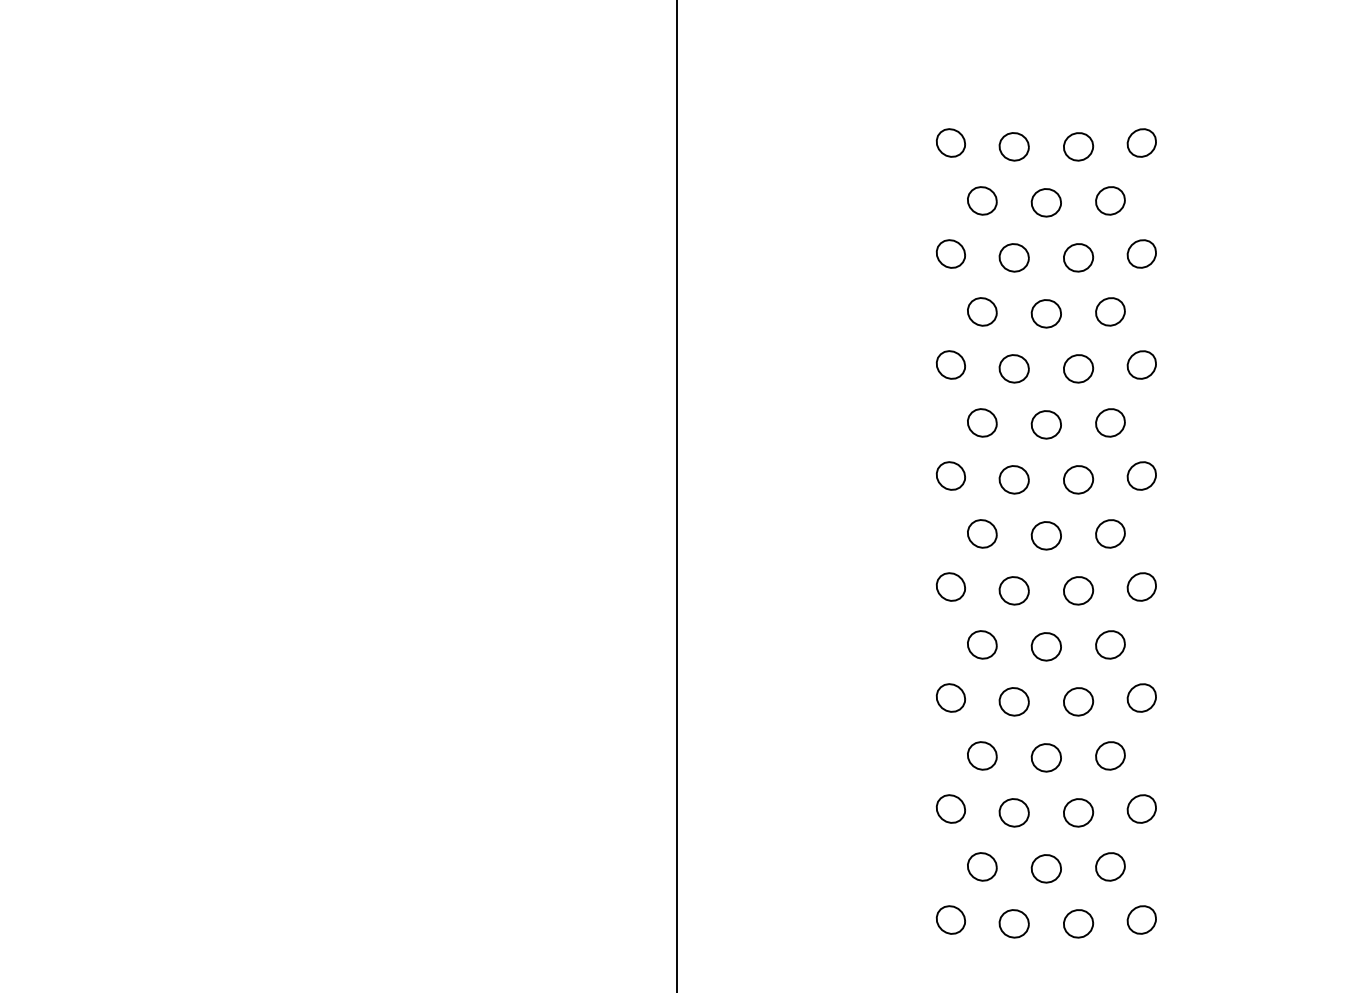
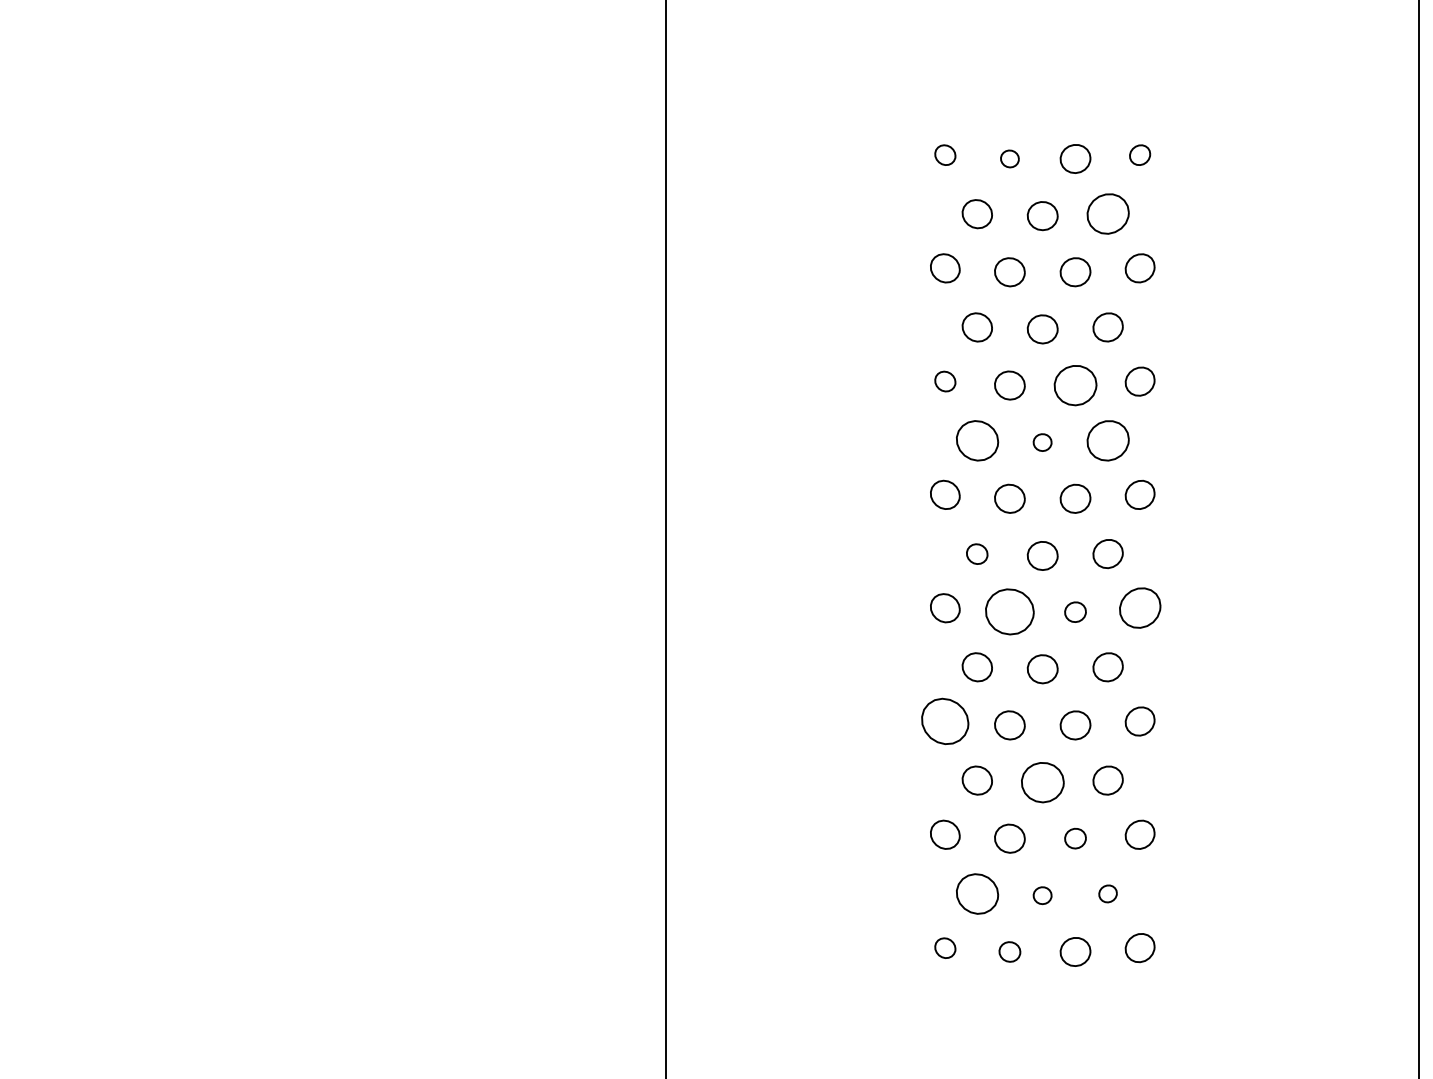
part: (951, 143) -> (945, 155), size x0.7
part: (1141, 143) -> (1139, 155), size x0.7
part: (1013, 146) -> (1009, 158), size x0.6
part: (1109, 201) -> (1107, 214), size x1.4
part: (951, 364) -> (945, 381), size x0.7
part: (1078, 368) -> (1075, 385), size x1.4
part: (981, 422) -> (976, 440), size x1.4
part: (1109, 422) -> (1107, 440), size x1.4
part: (1046, 424) -> (1042, 442), size x0.6
part: (981, 534) -> (976, 554), size x0.7
part: (1141, 587) -> (1139, 608), size x1.4
part: (1013, 591) -> (1009, 612), size x1.6
part: (1078, 591) -> (1075, 612), size x0.7
part: (951, 698) -> (945, 721), size x1.6
part: (1046, 757) -> (1042, 782), size x1.4
part: (1078, 812) -> (1075, 838), size x0.7
part: (981, 866) -> (976, 893), size x1.4
part: (1109, 866) -> (1107, 893), size x0.6
part: (1046, 868) -> (1042, 895), size x0.6
part: (951, 920) -> (945, 948), size x0.7
part: (1013, 923) -> (1009, 951), size x0.7

